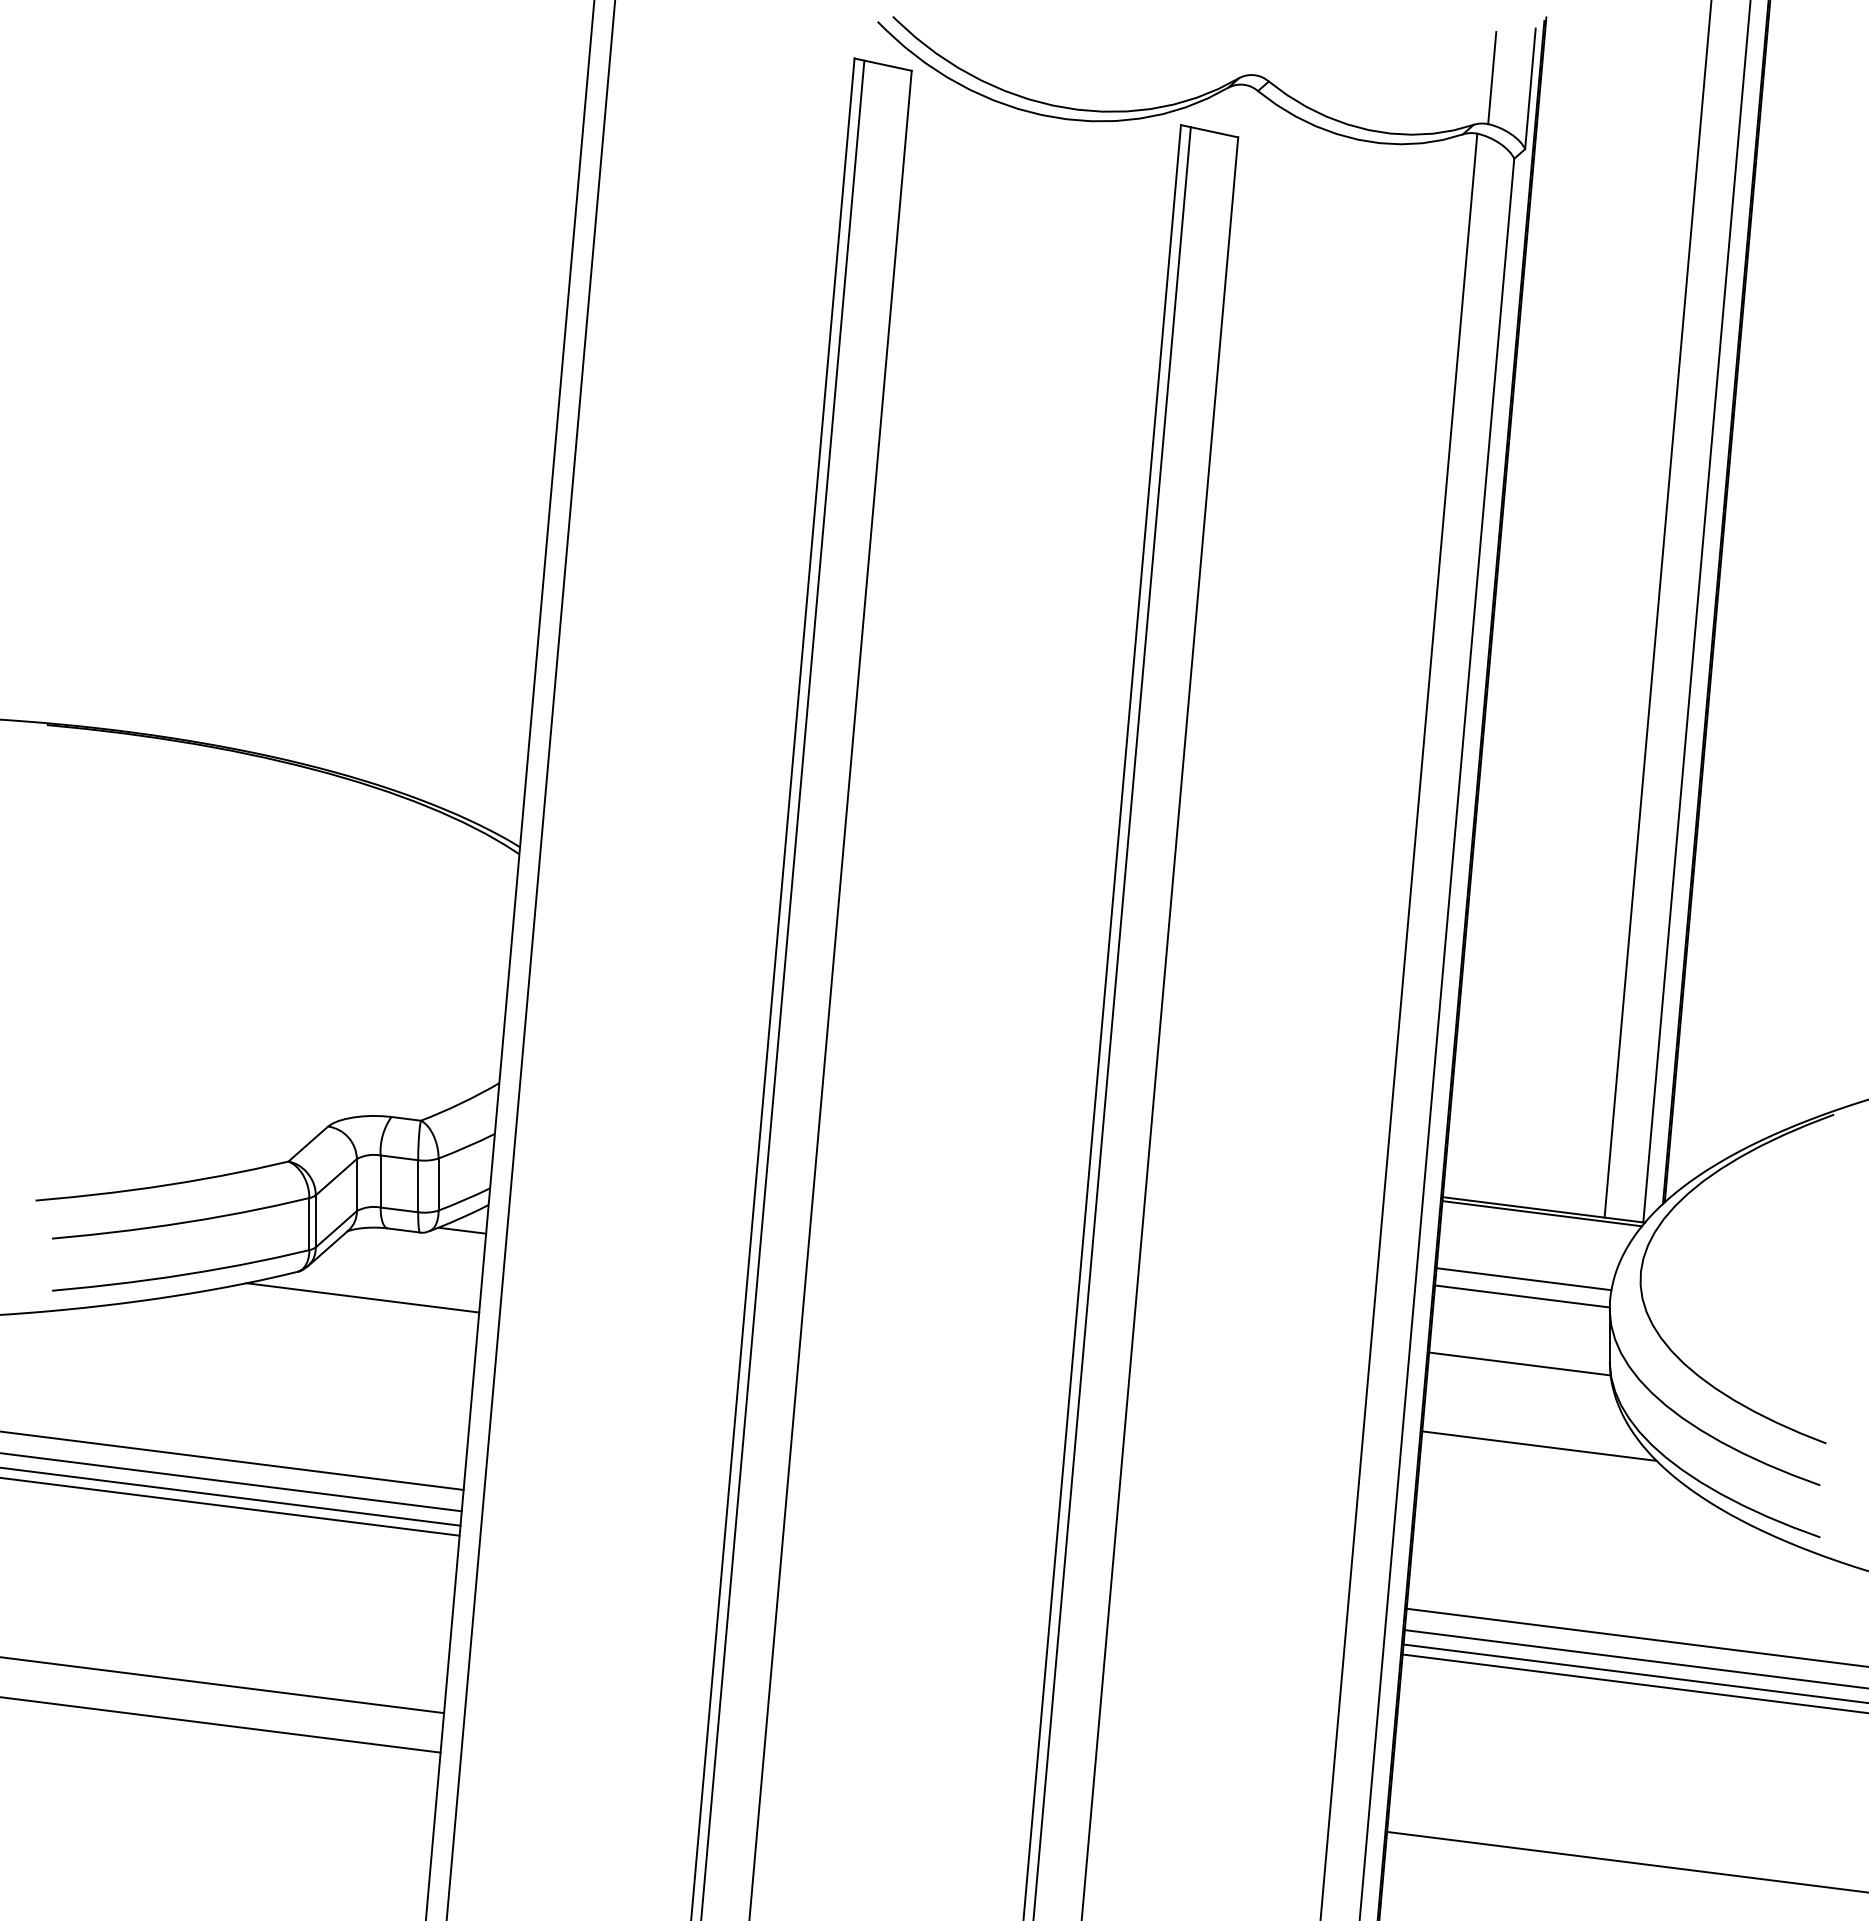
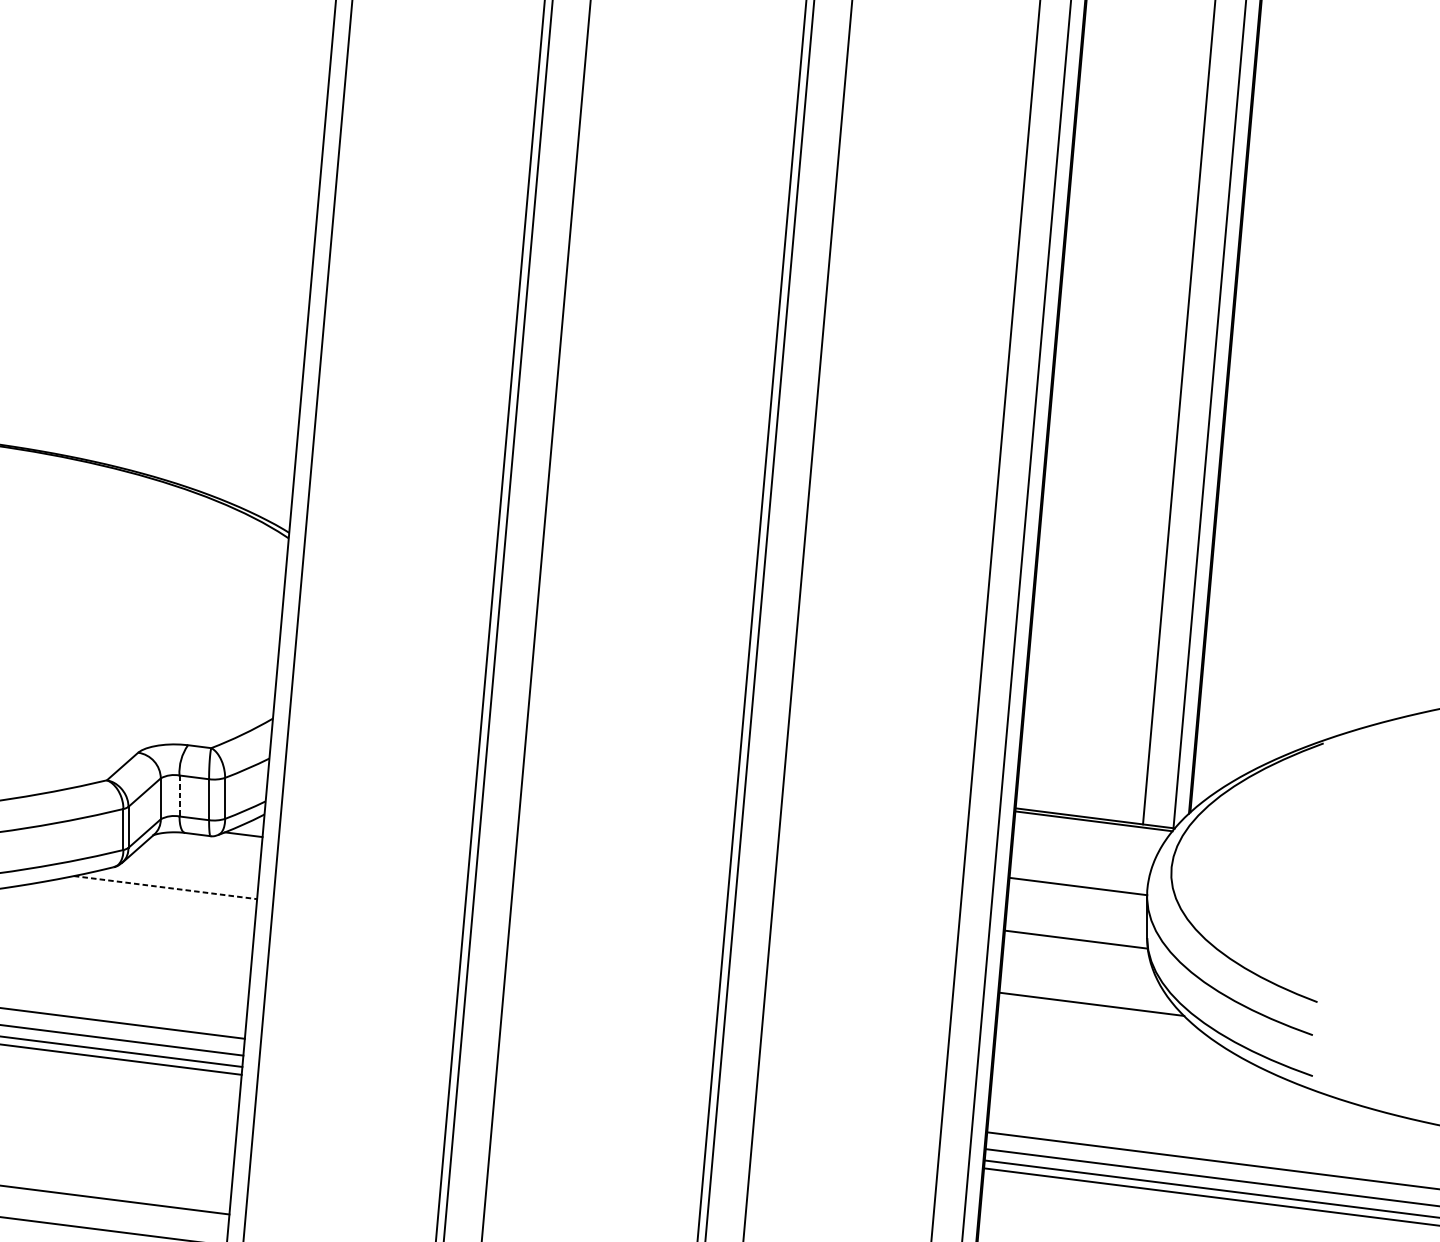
line: (380, 1182) -> (179, 796), solid -> dashed
line: (1523, 1279) -> (1079, 873), removed
line: (363, 1297) -> (166, 887), solid -> dashed

